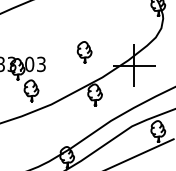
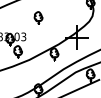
part: (84, 51) -> (38, 17), moved

